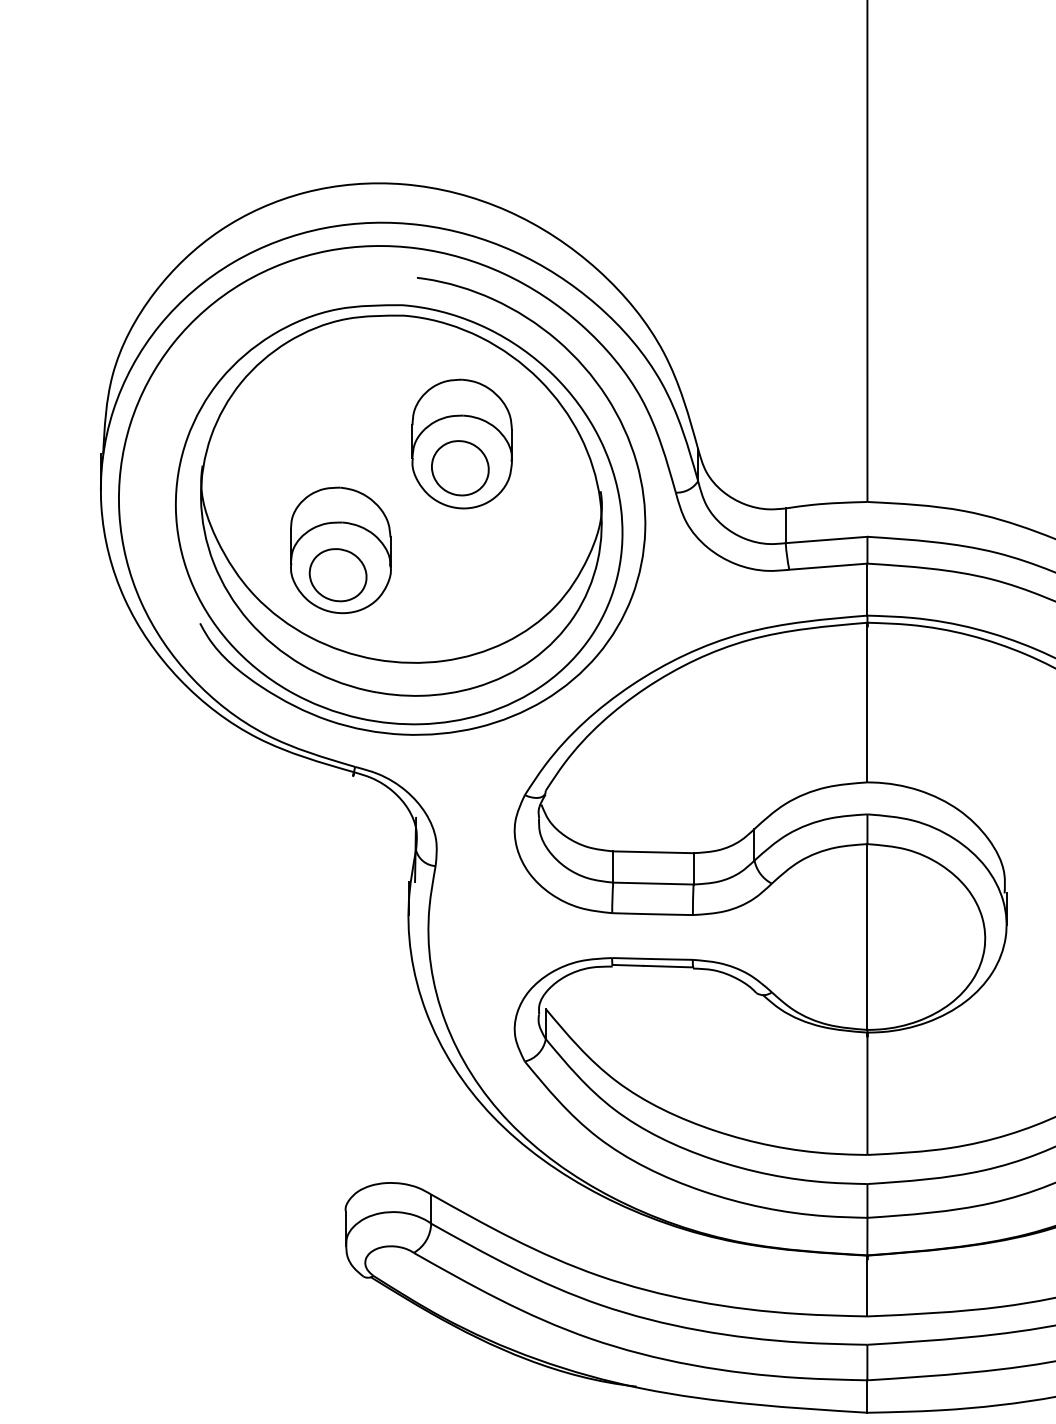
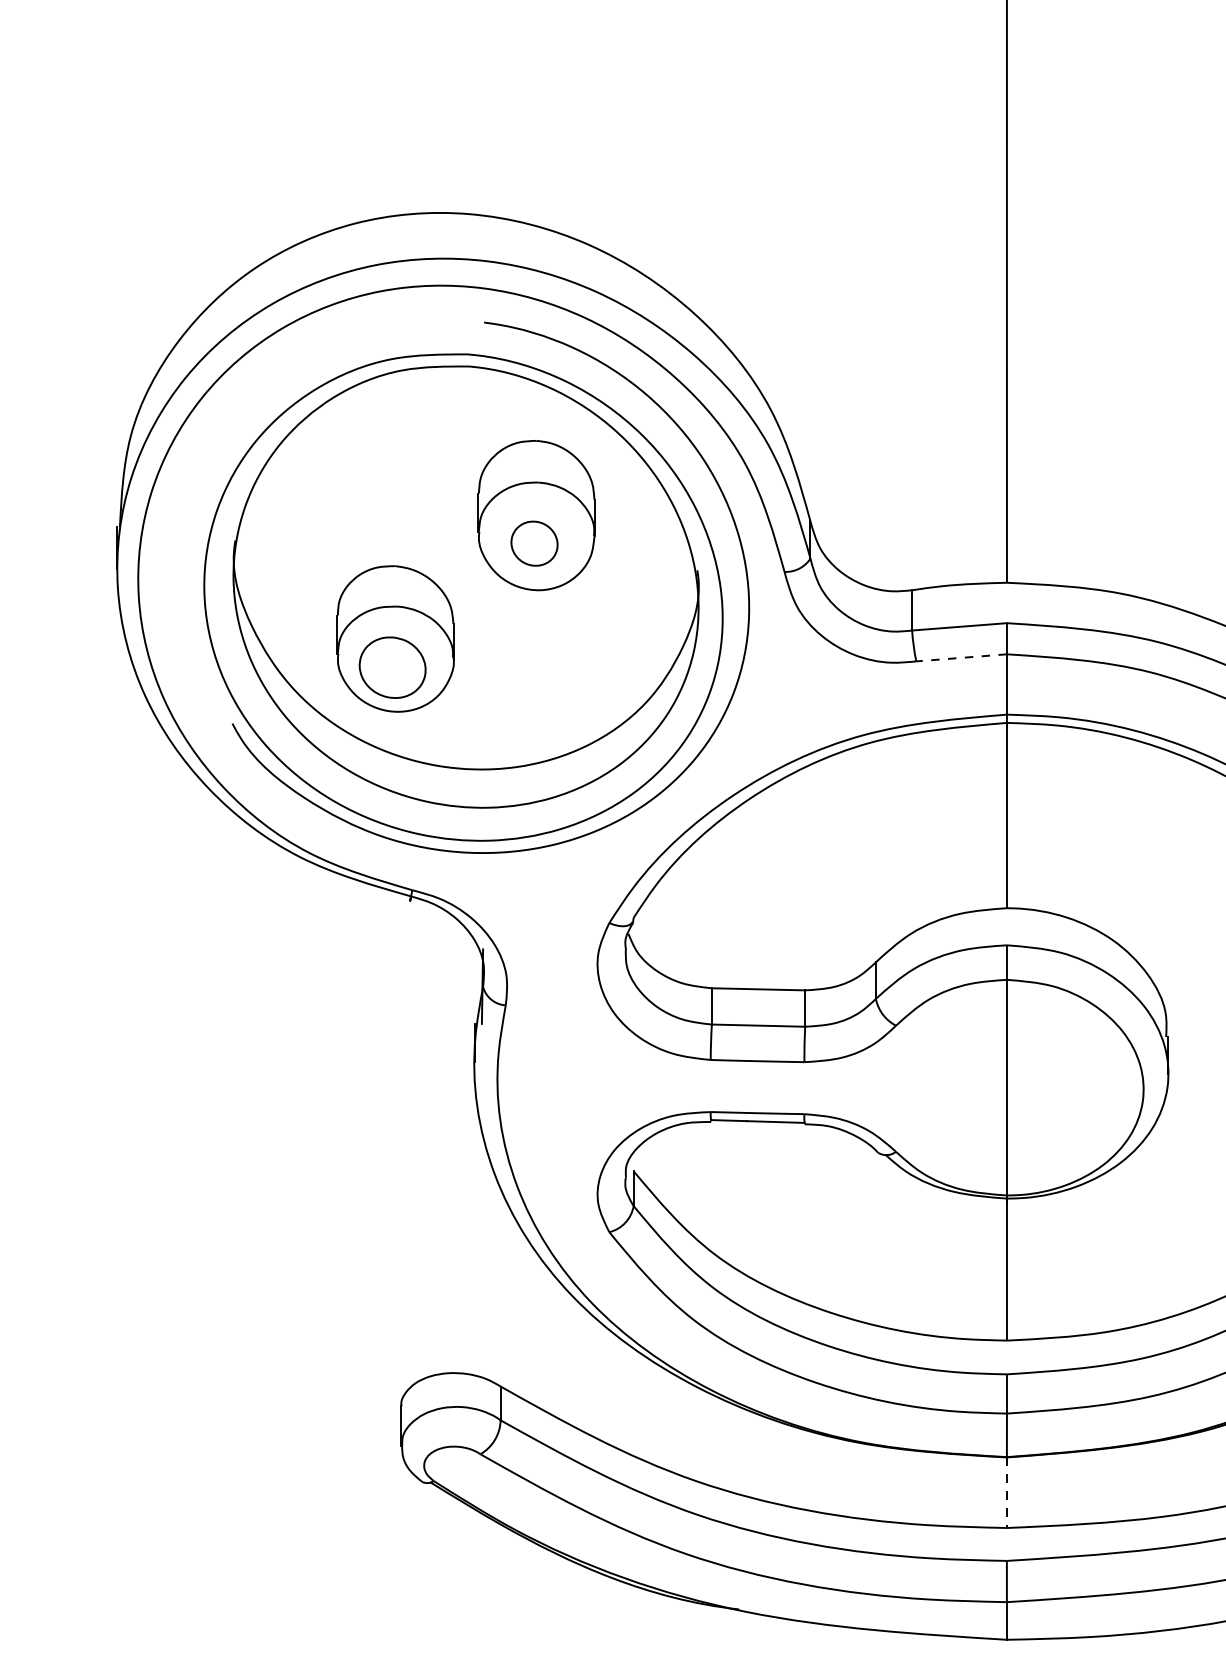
part: (460, 468) -> (534, 543), size x0.7
line: (827, 566) -> (960, 657), solid -> dashed
line: (867, 1286) -> (1007, 1493), solid -> dashed

